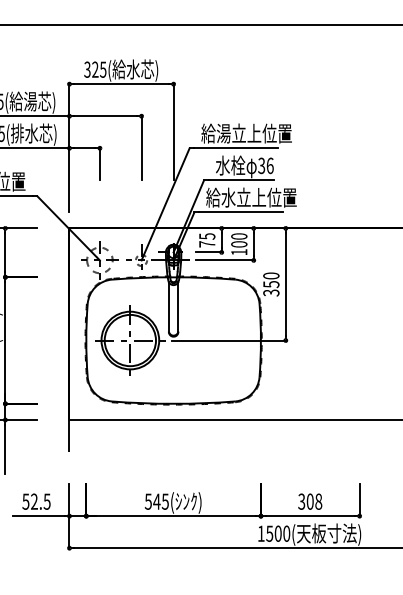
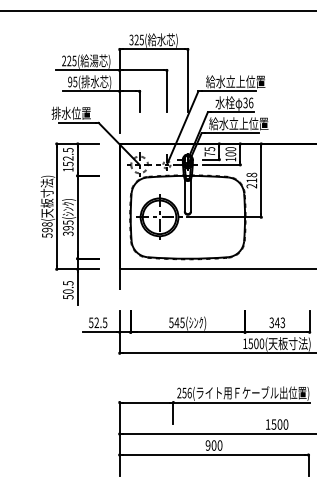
text: (223, 133) -> (220, 81), 給湯立上位置 -> 給水立上位置
text: (270, 284) -> (251, 180), 350 -> 218
text: (313, 501) -> (279, 322), 308 -> 343

